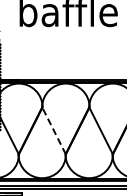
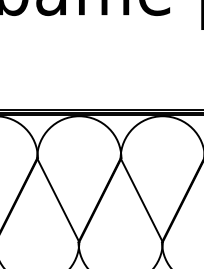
line: (53, 130) -> (57, 199), dashed -> solid

